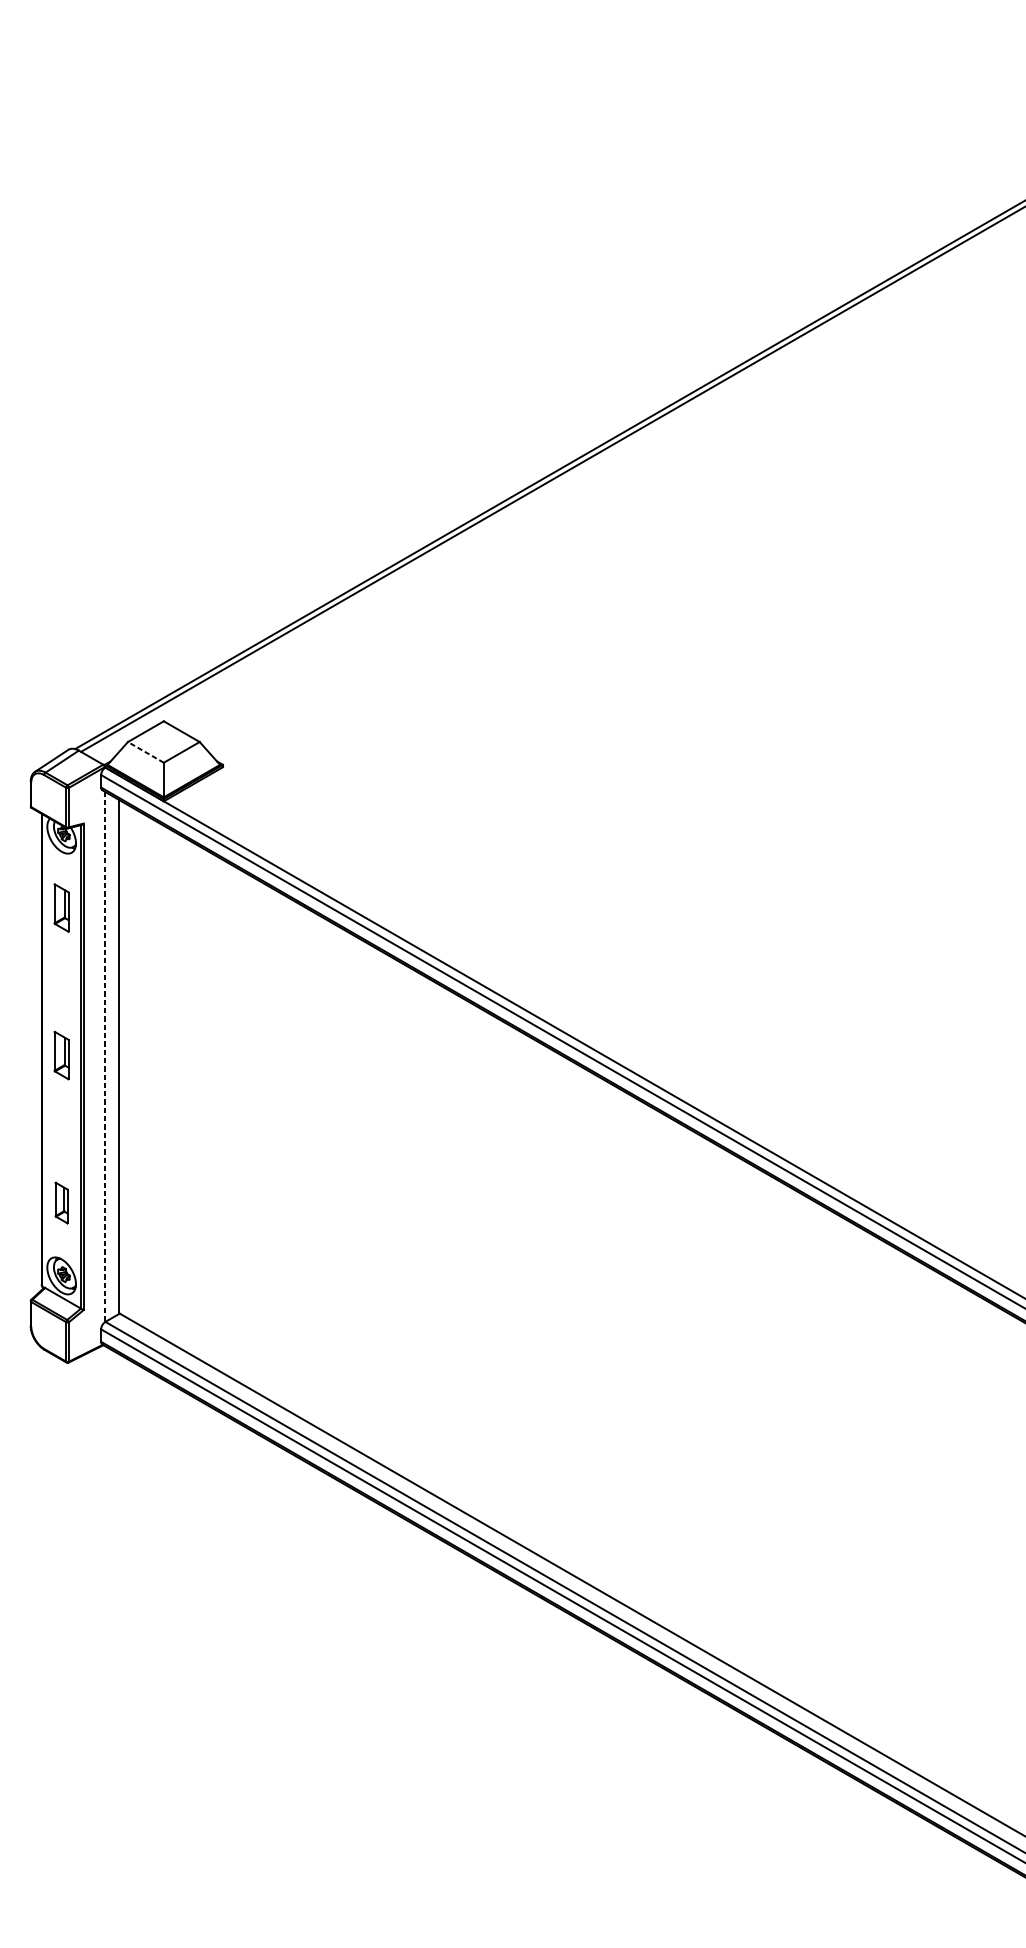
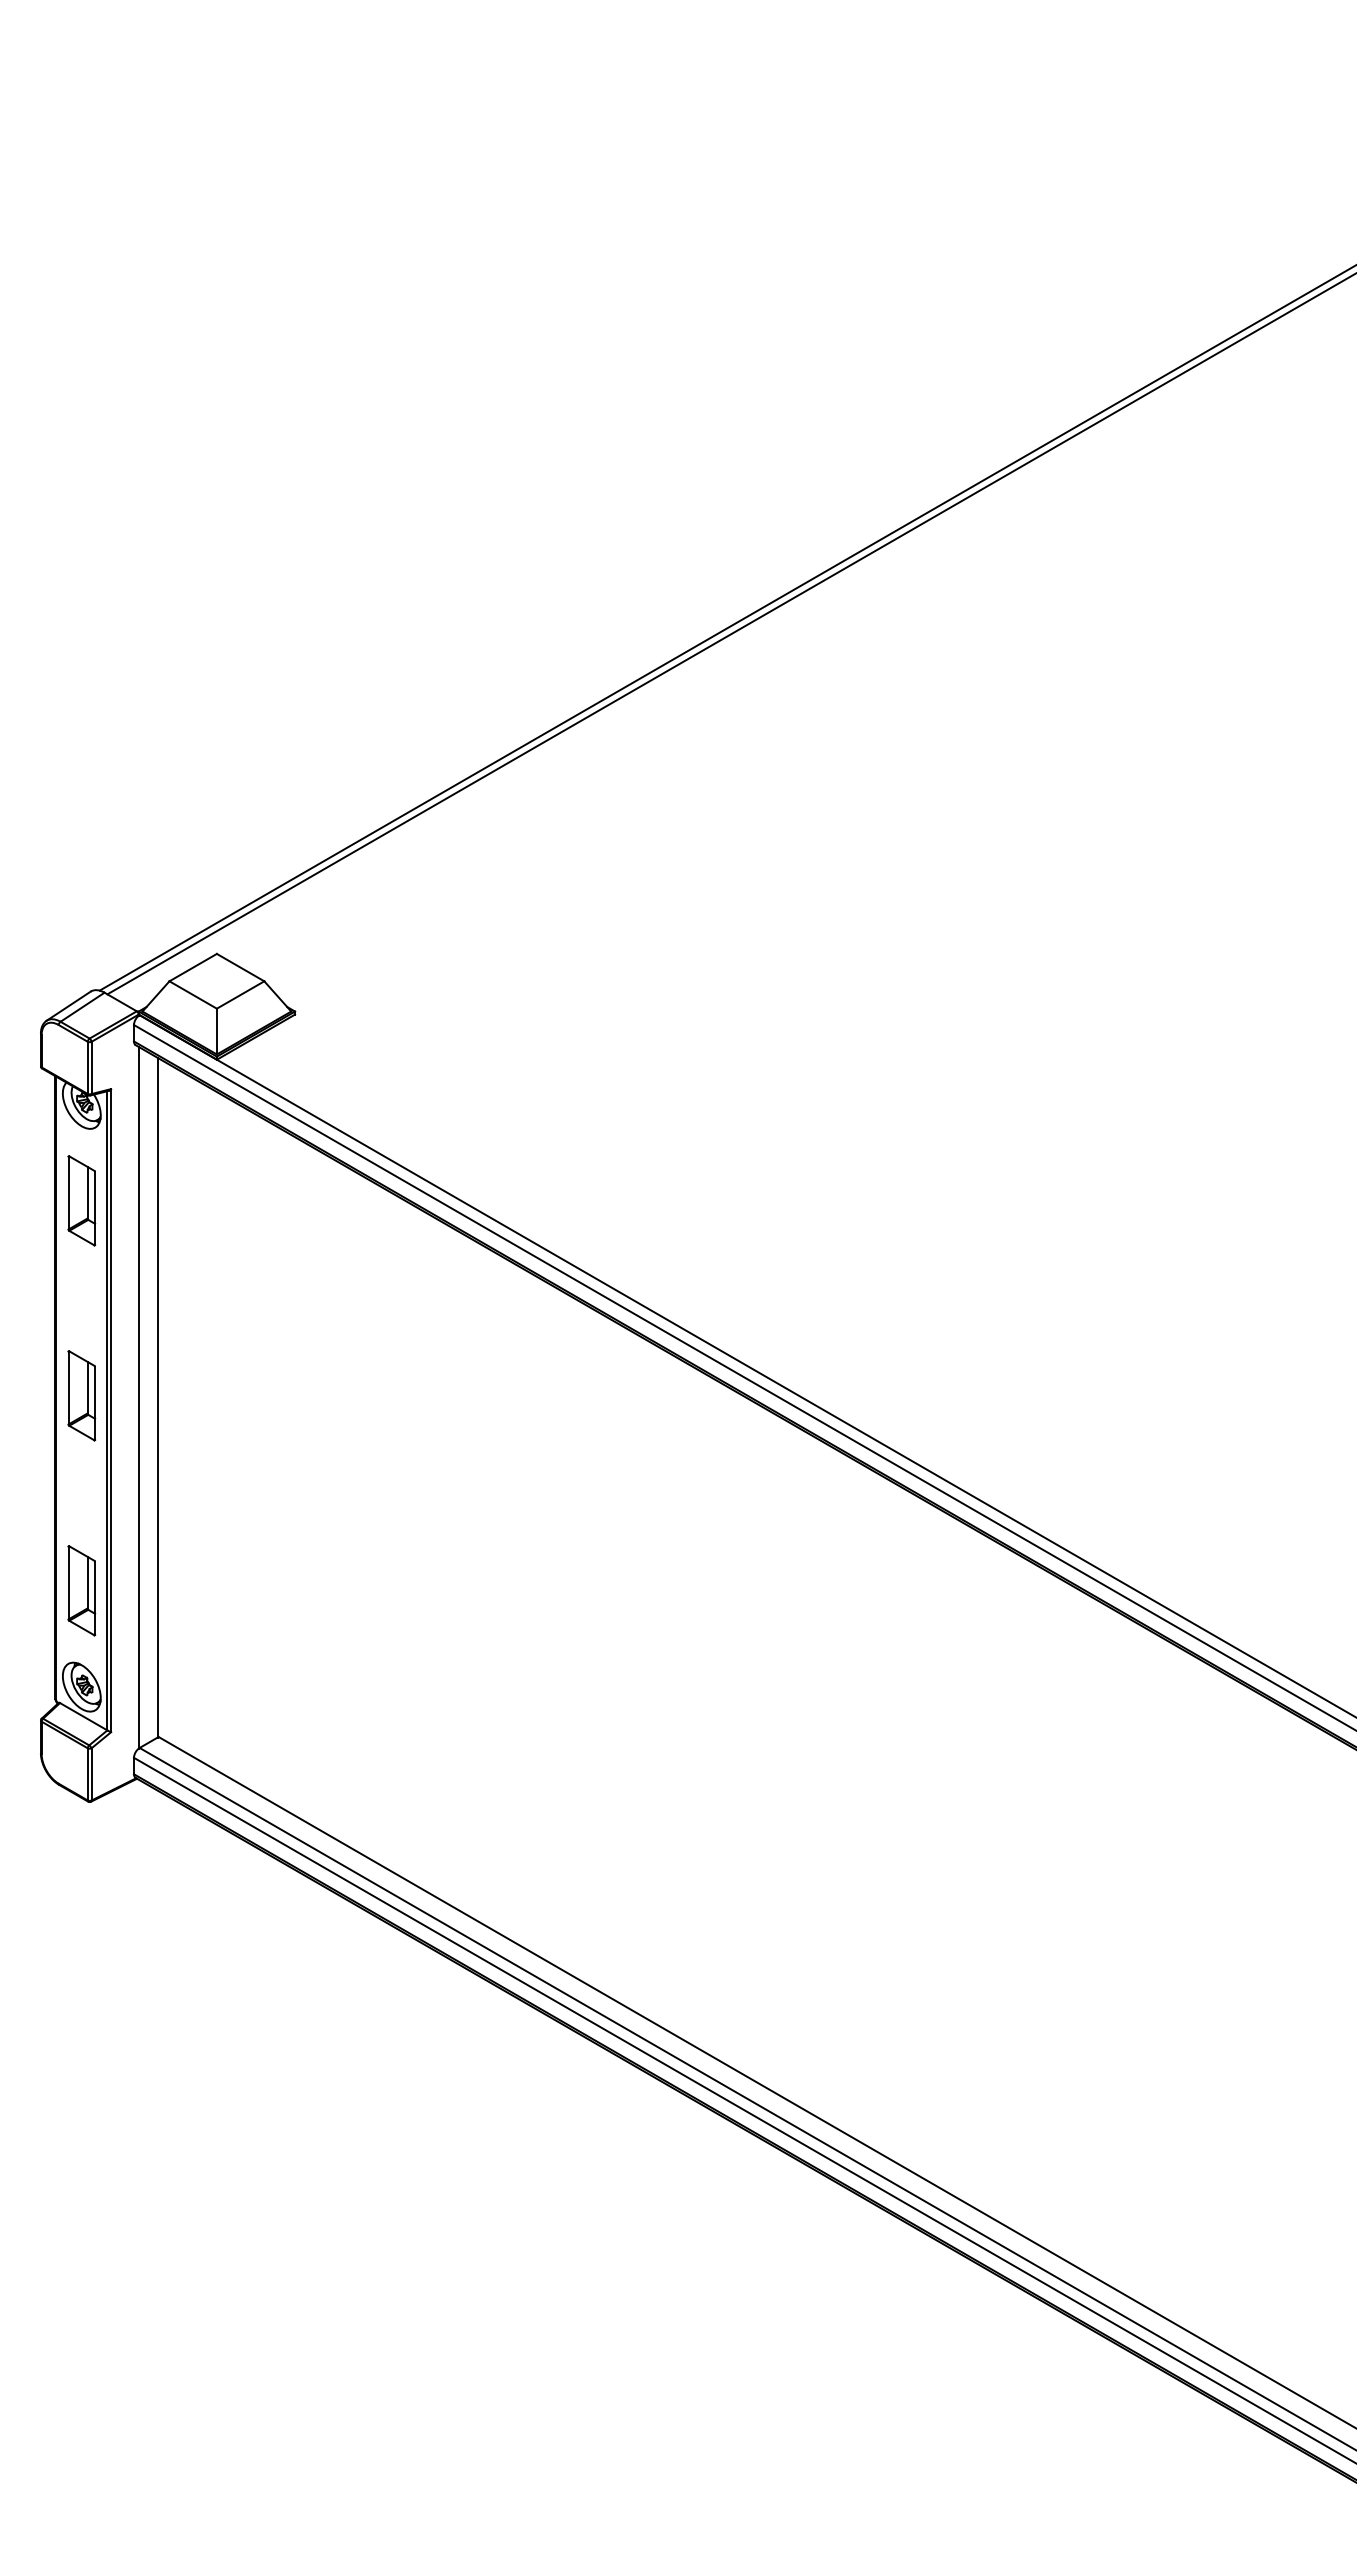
line: (145, 751) -> (192, 994), dashed -> solid
part: (61, 907) -> (81, 1200), size x1.43
part: (61, 1055) -> (81, 1395), size x1.43
line: (104, 1056) -> (138, 1397), dashed -> solid
part: (61, 1202) -> (81, 1590), size x1.67

